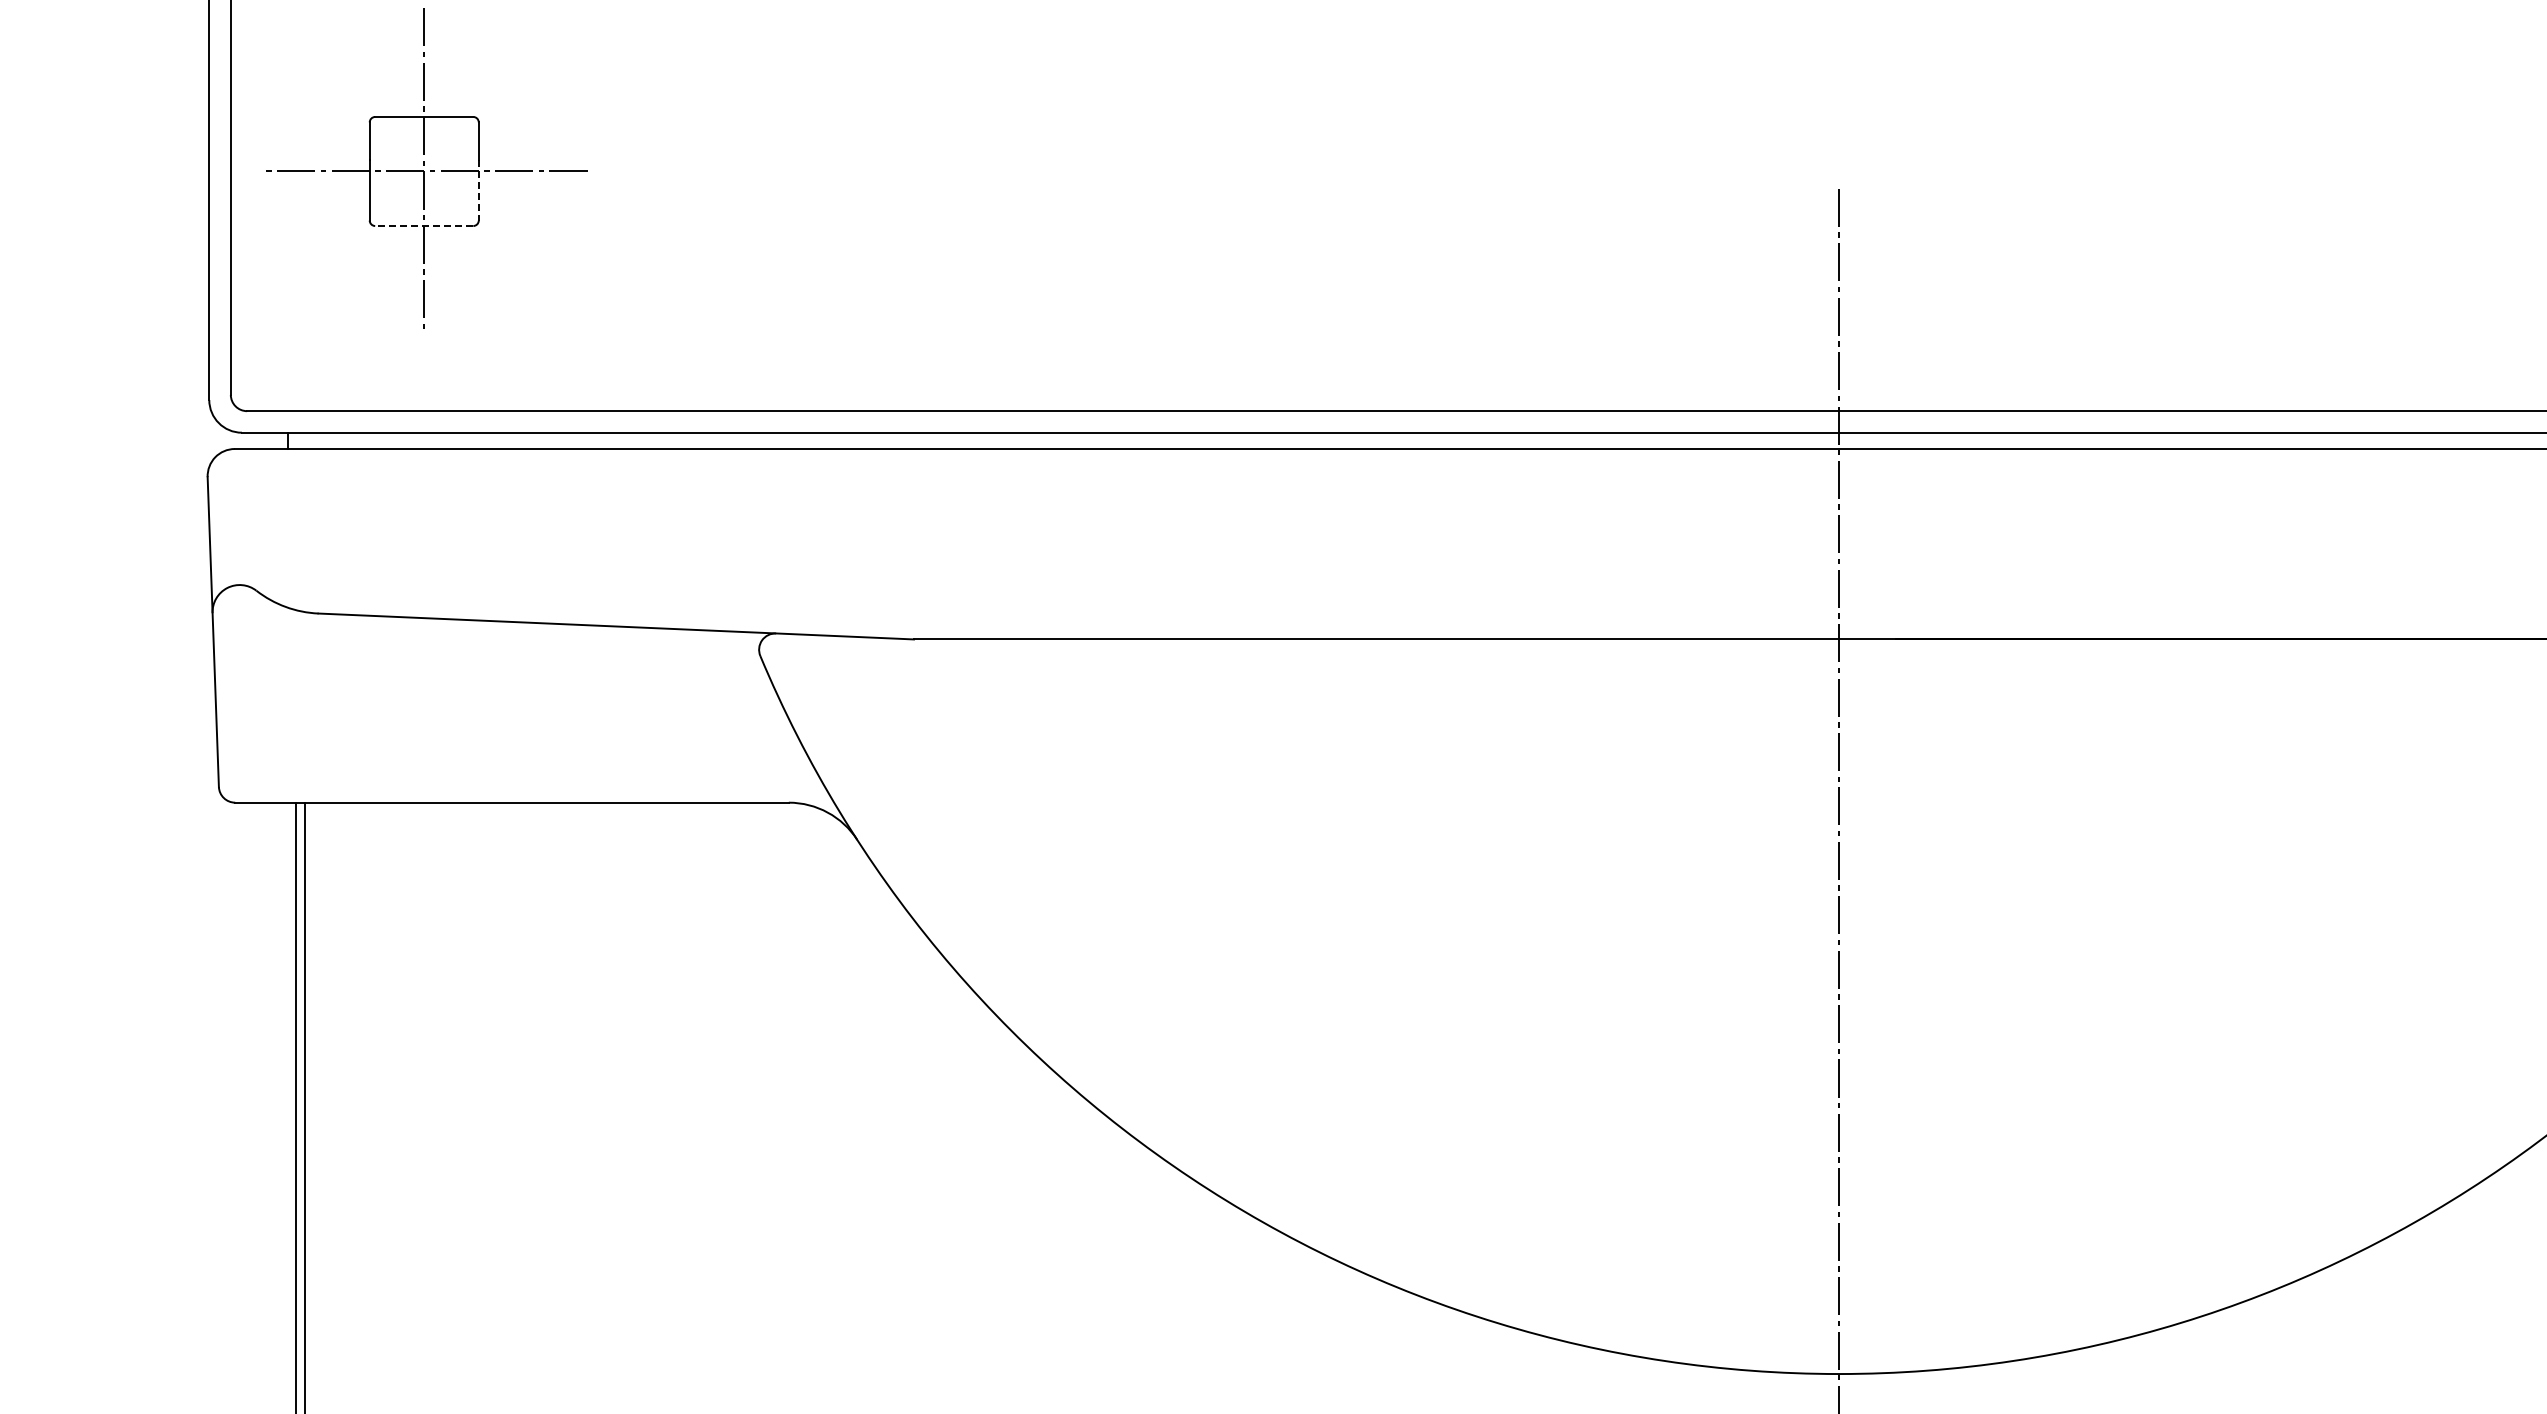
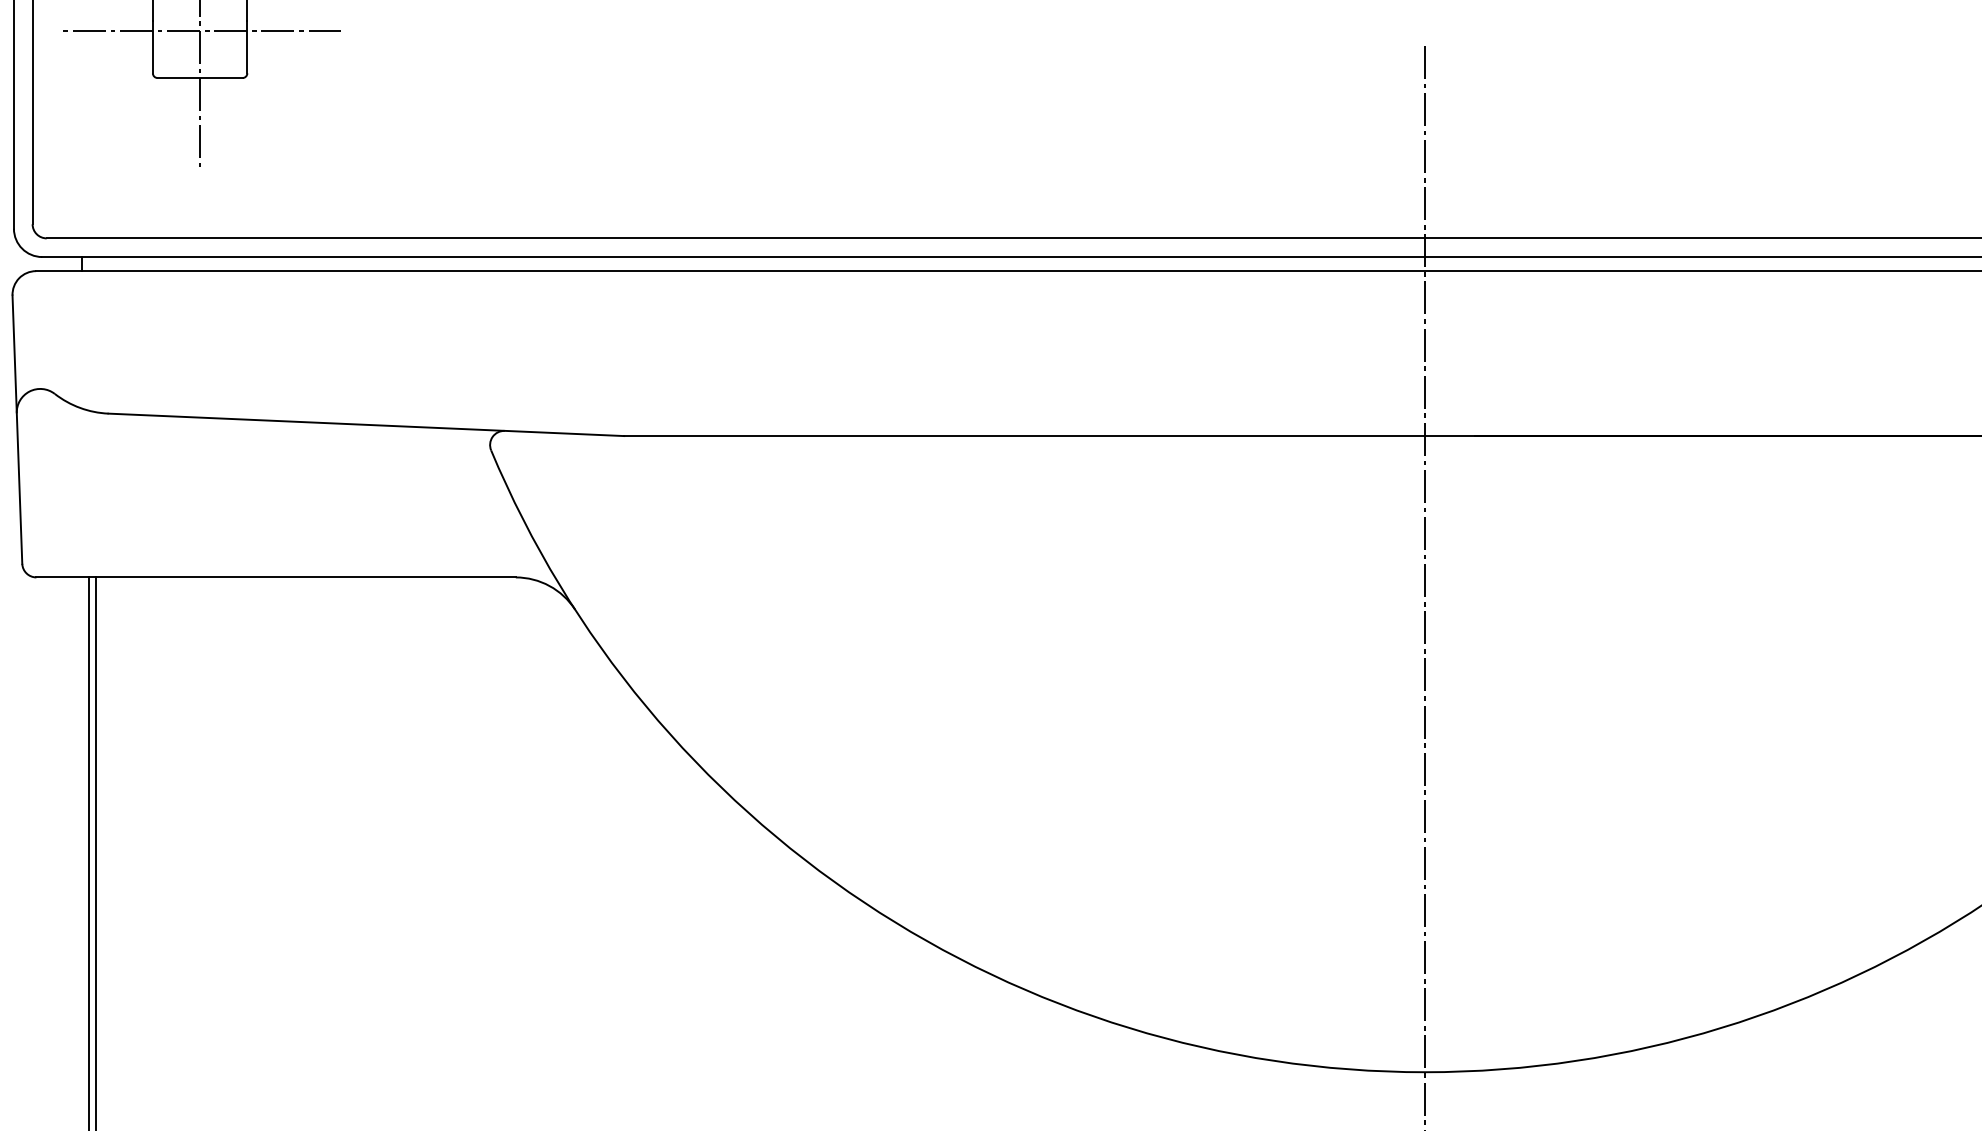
line: (478, 190) -> (247, 47), dashed -> solid
line: (423, 226) -> (199, 78), dashed -> solid

